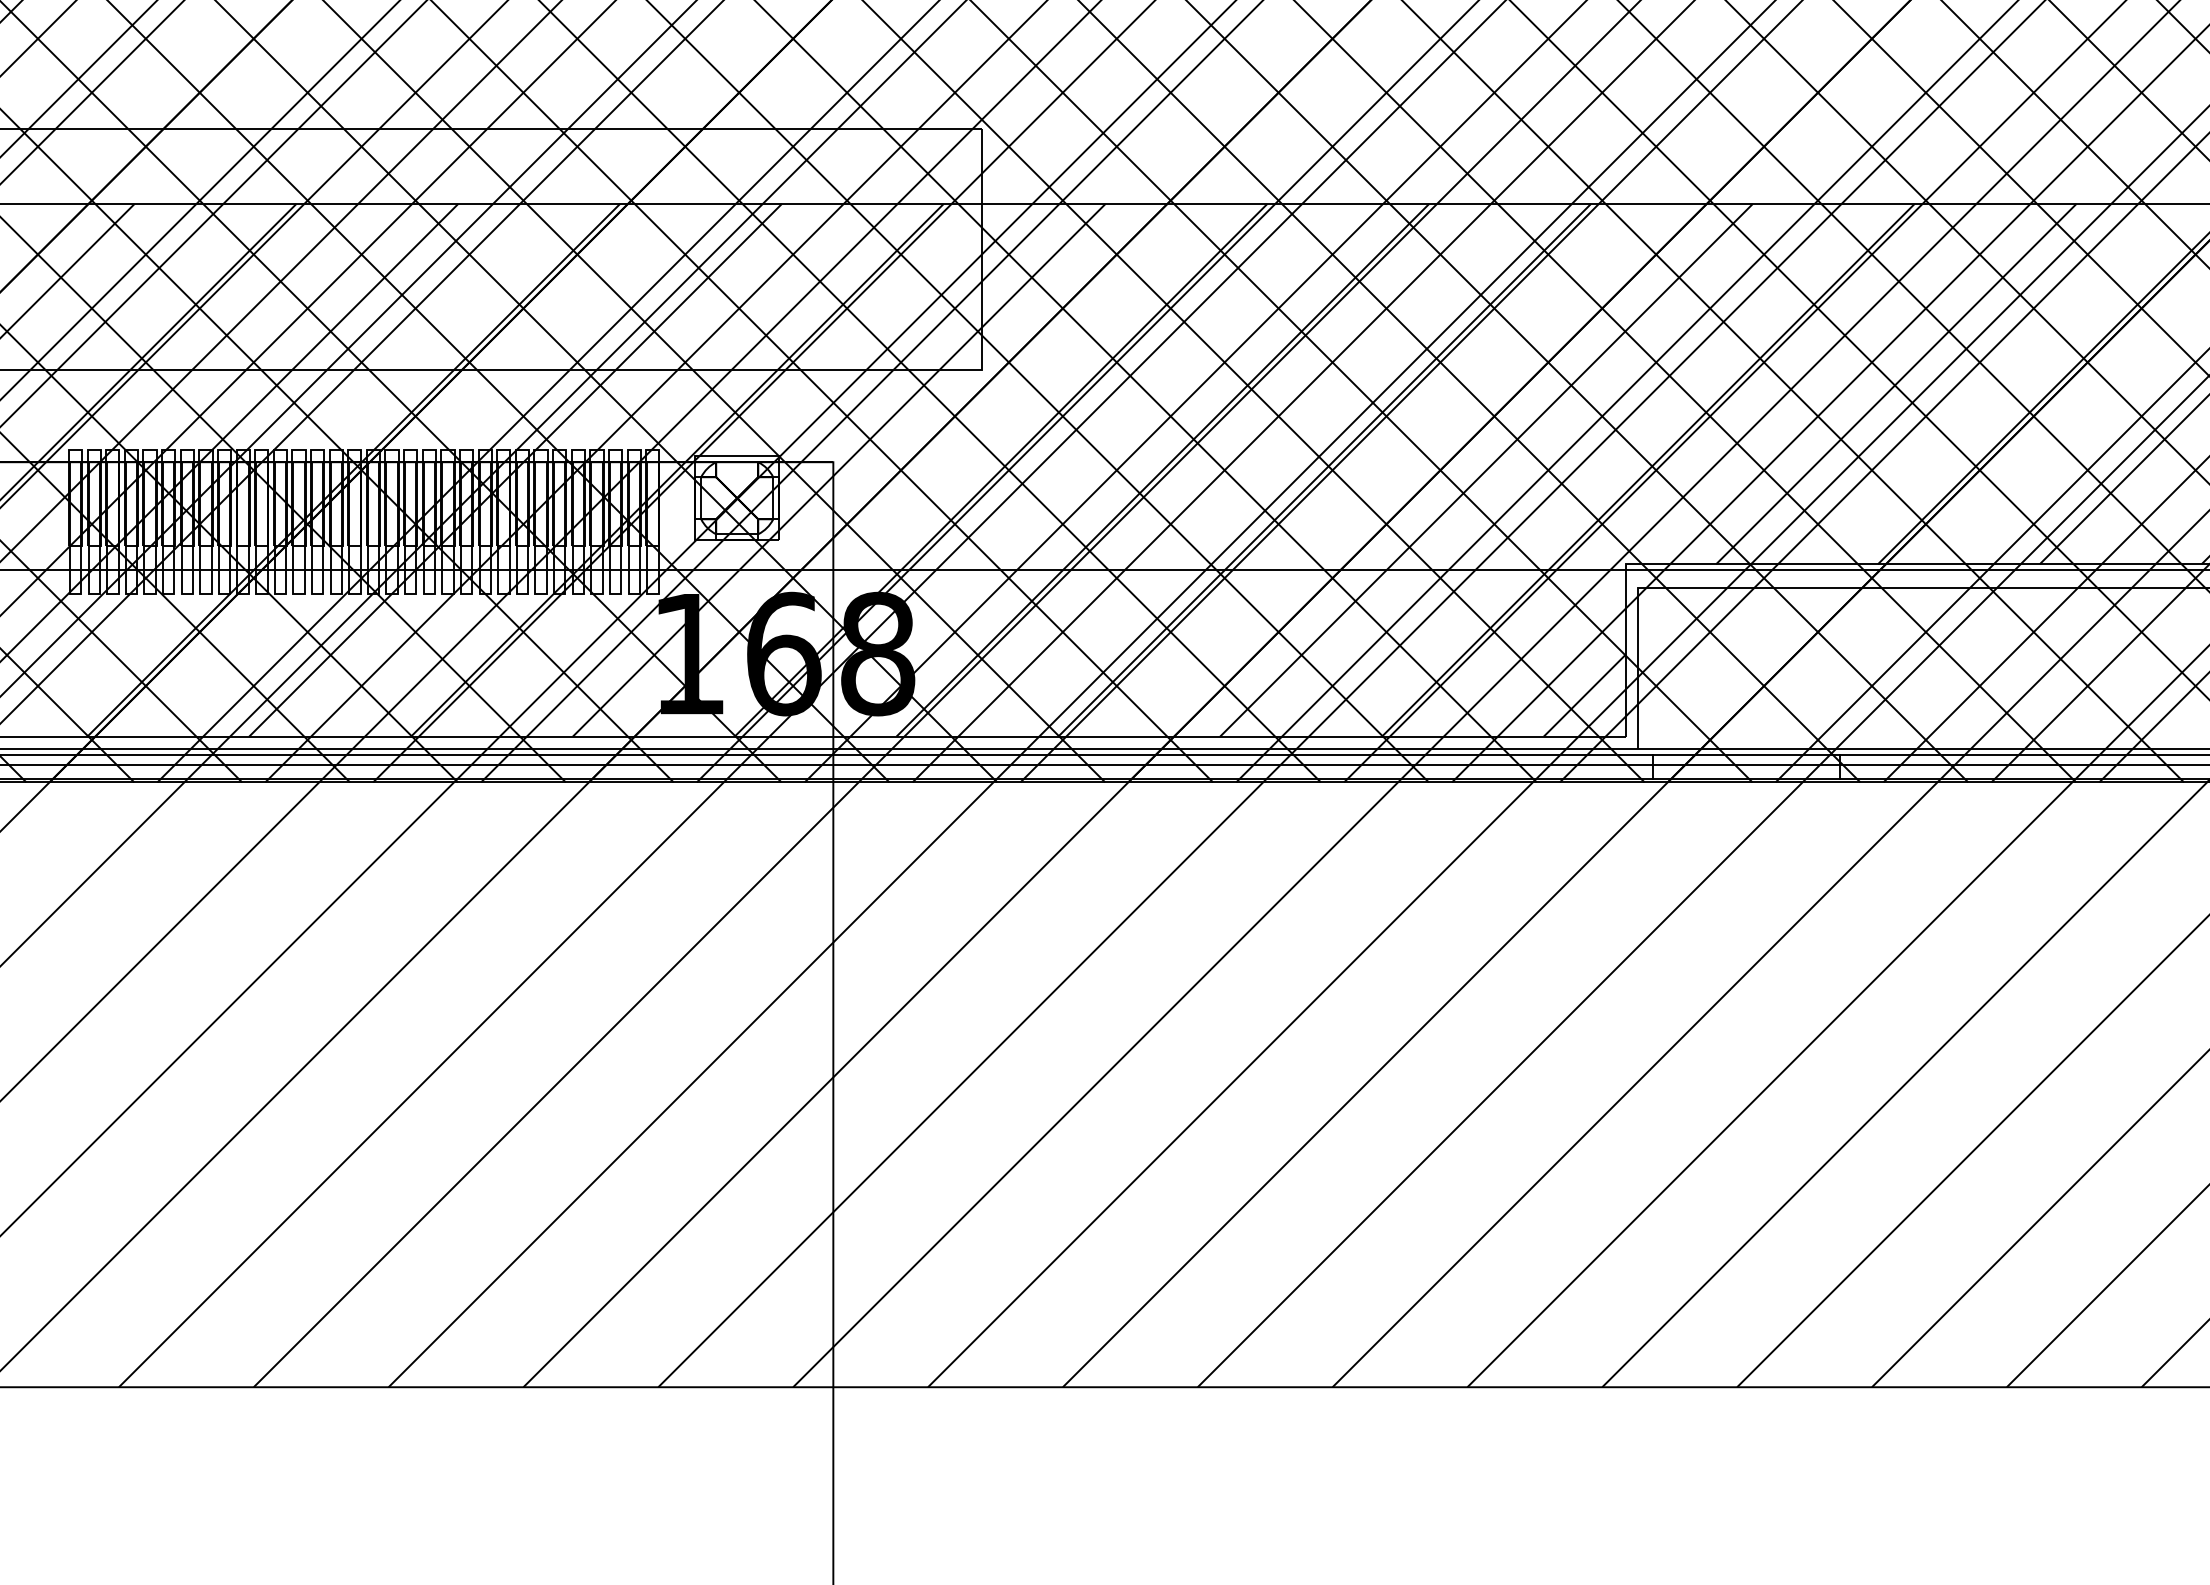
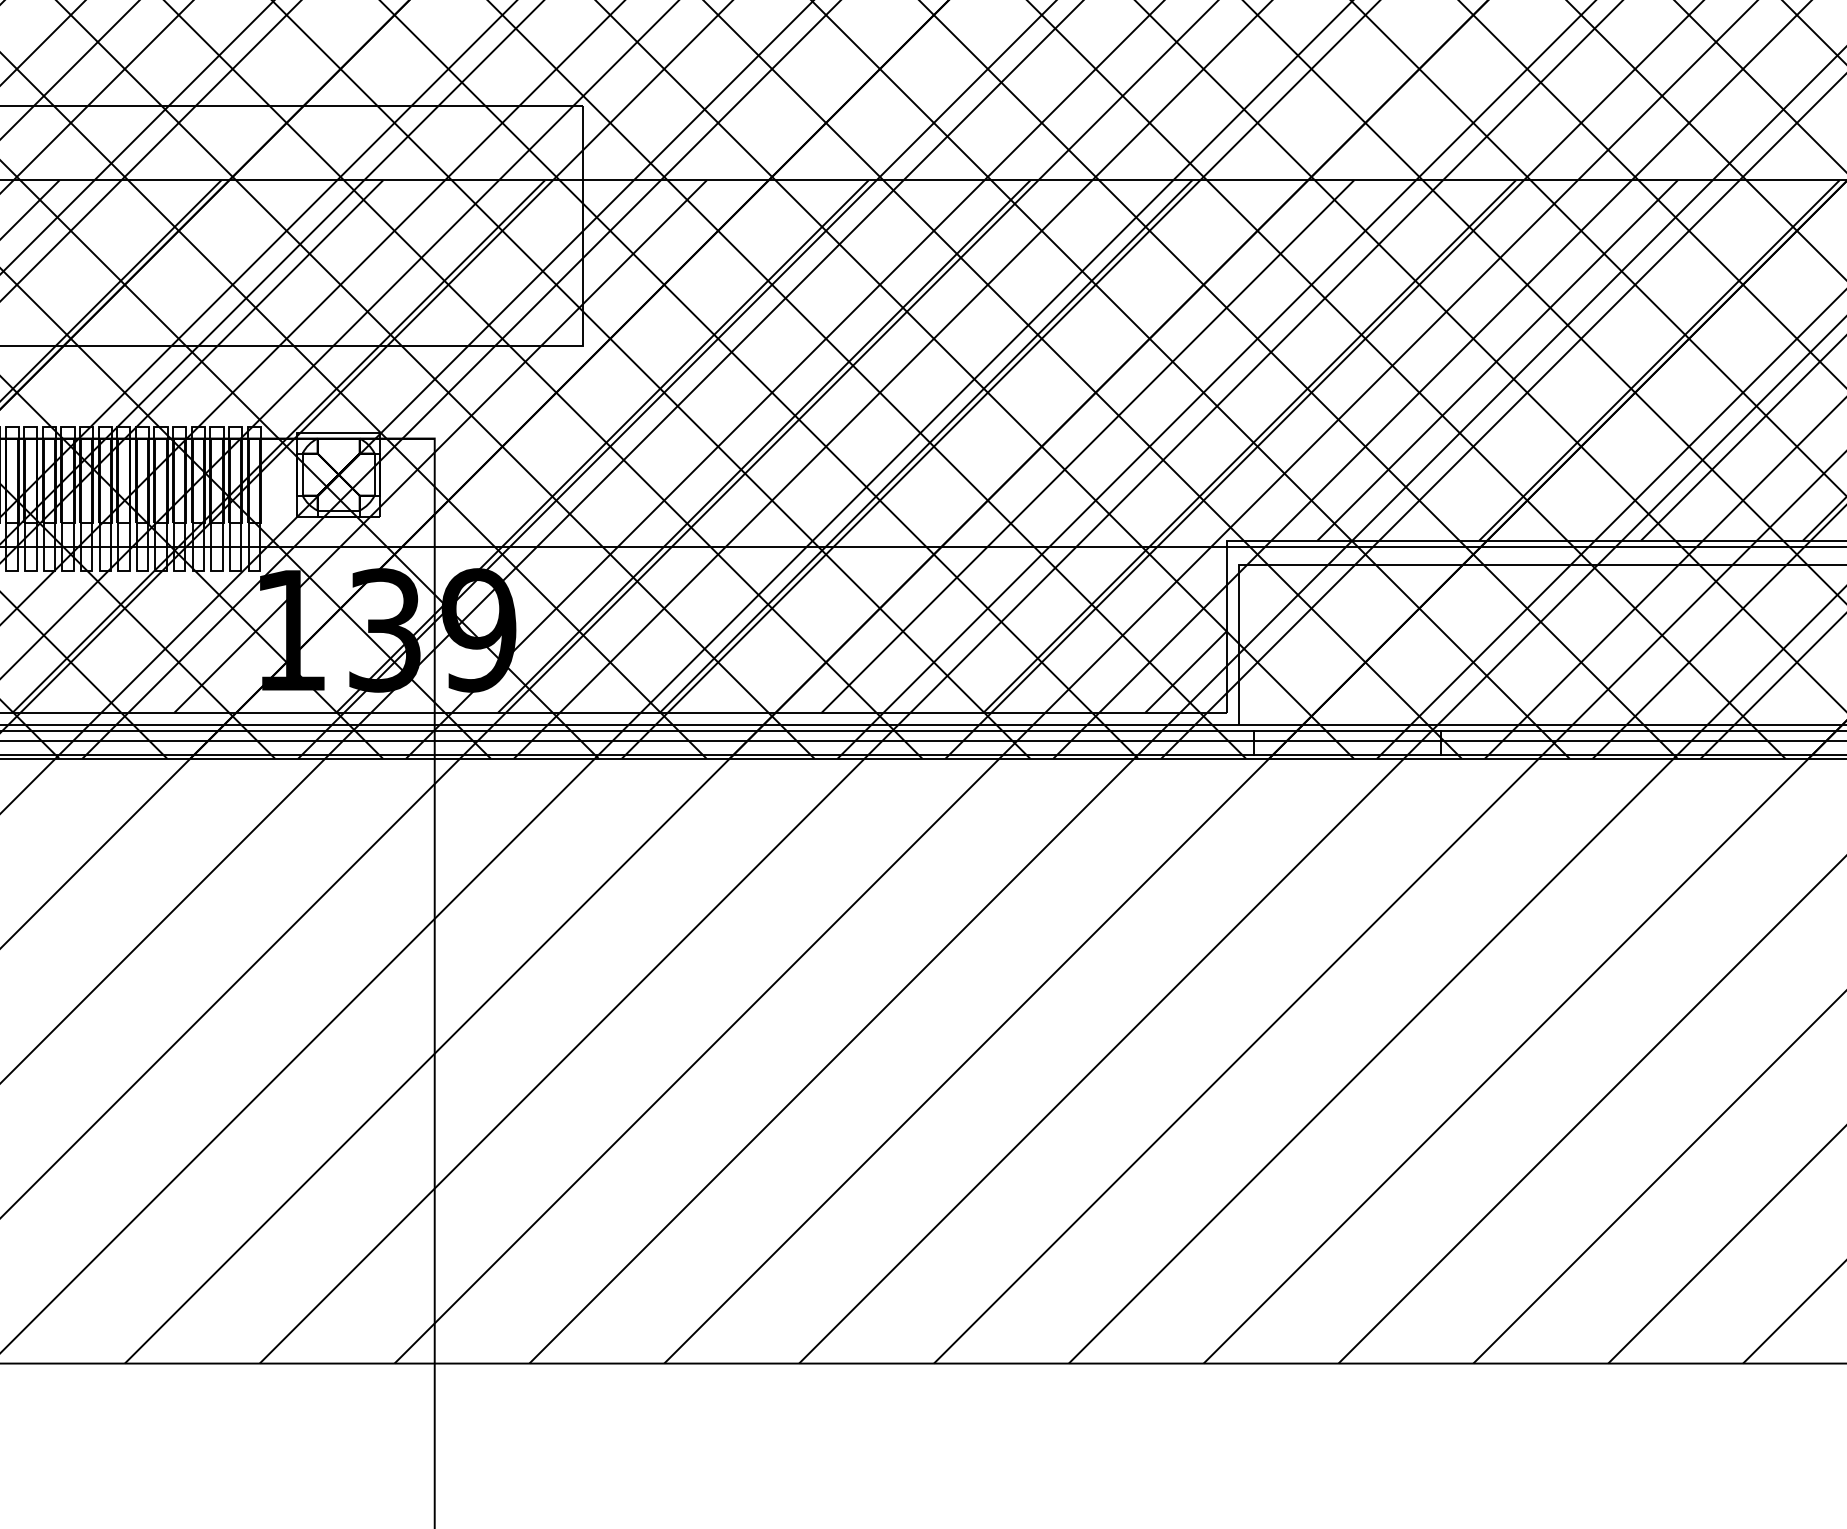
text: (831, 653) -> (432, 629), 168 -> 139

